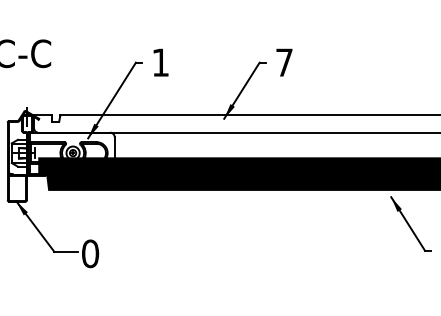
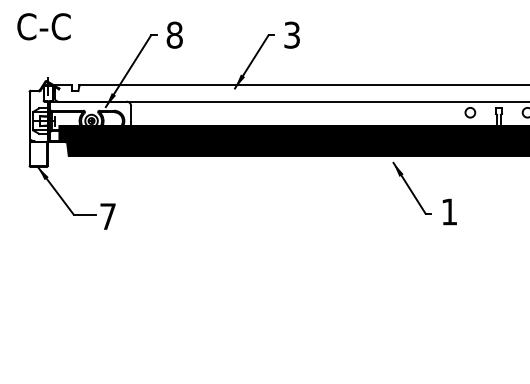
text: (160, 61) -> (174, 34), 1 -> 8
text: (283, 61) -> (291, 34), 7 -> 3
text: (90, 253) -> (108, 216), 0 -> 7

